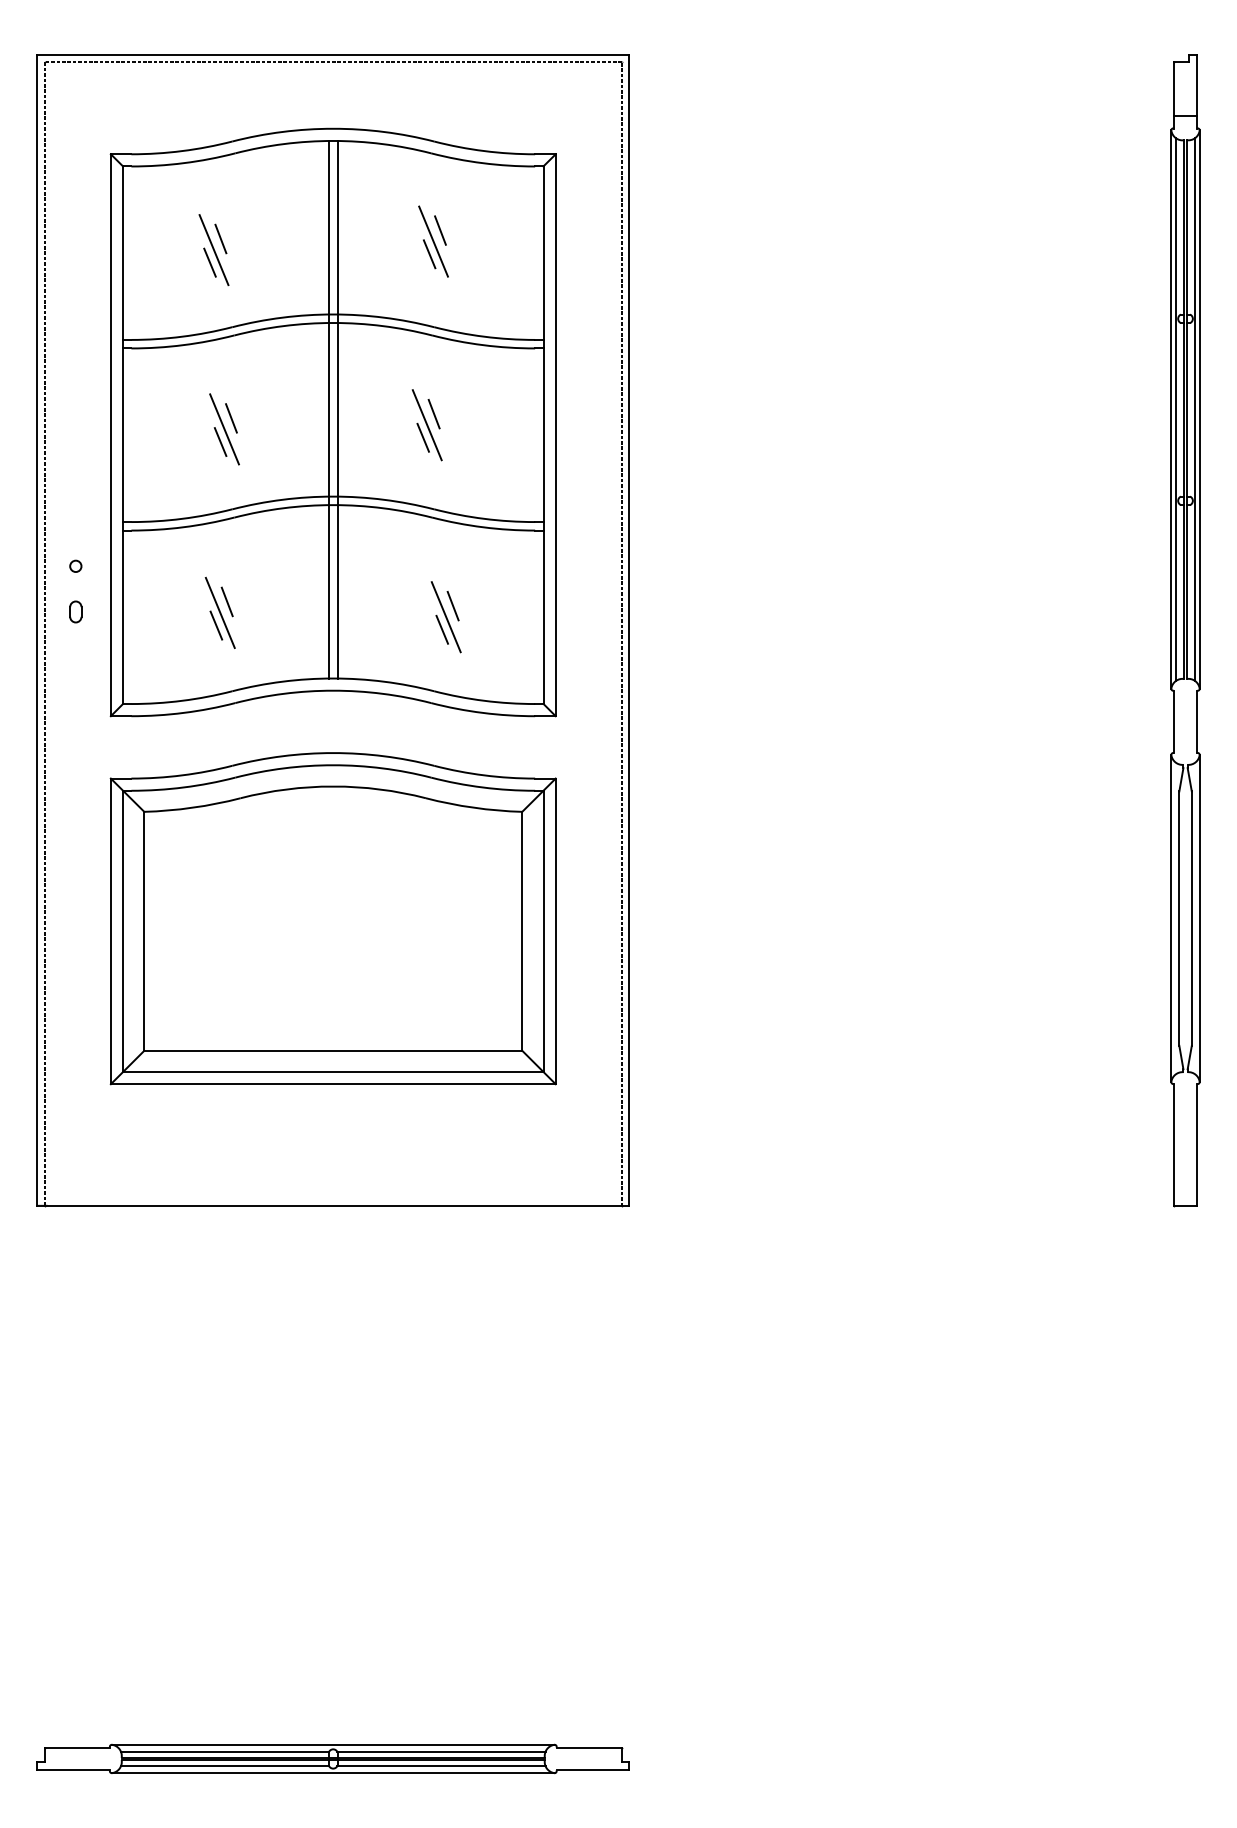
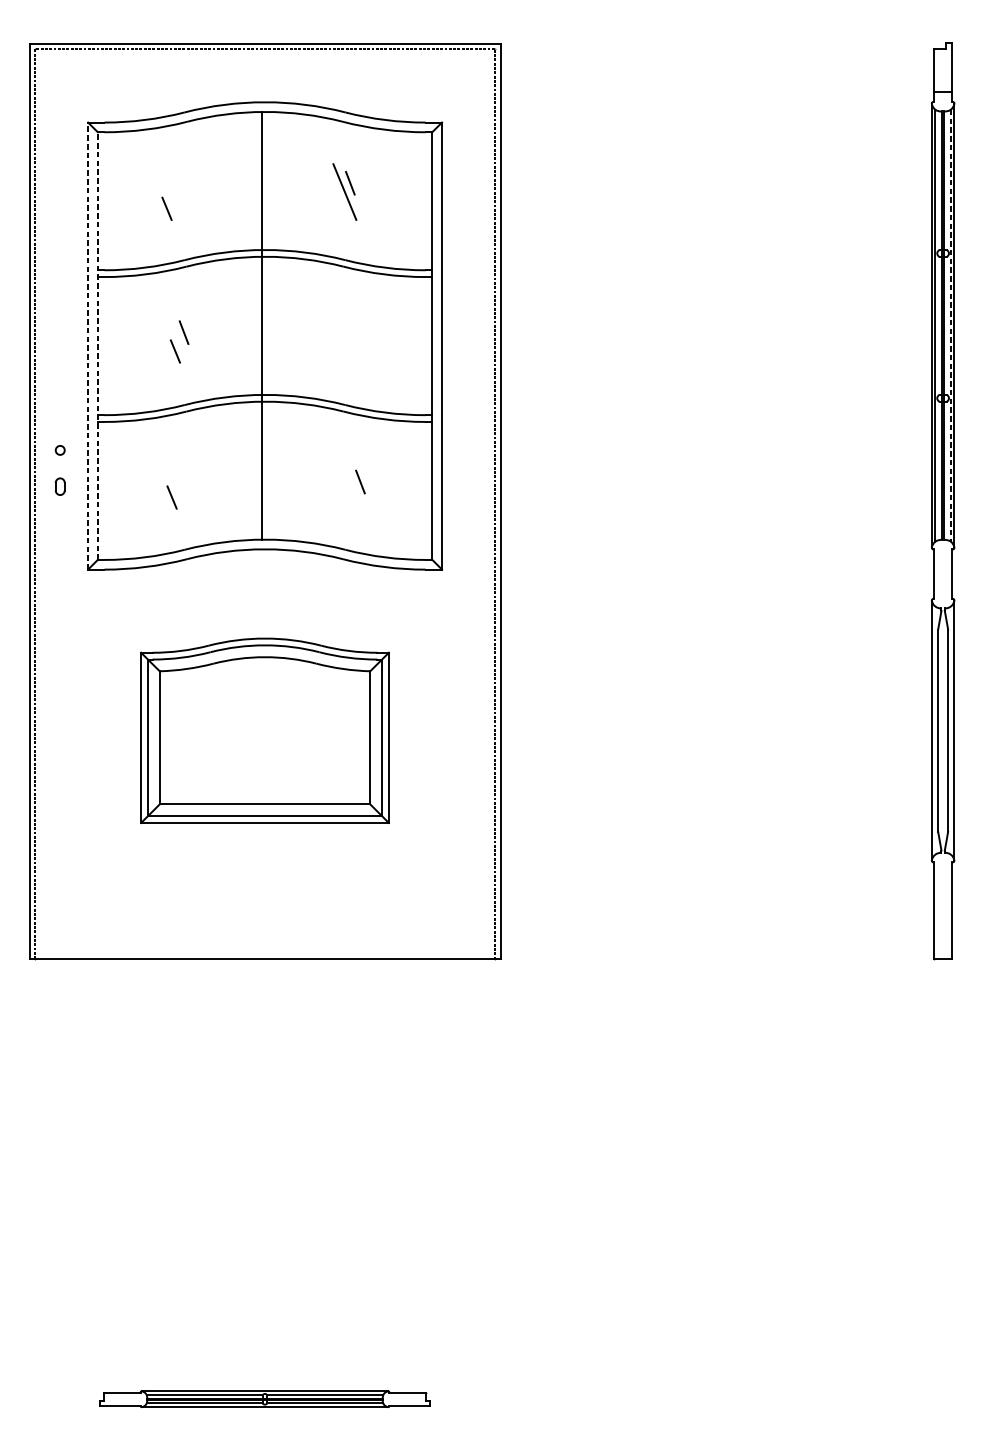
line: (220, 238) -> (175, 189), removed
line: (213, 250) -> (169, 199), removed
line: (429, 254) -> (341, 202), removed
line: (337, 409) -> (268, 325), removed
line: (1195, 410) -> (951, 326), solid -> dashed
line: (433, 413) -> (344, 328), removed
line: (426, 425) -> (339, 338), removed
line: (224, 429) -> (178, 341), removed
line: (110, 435) -> (87, 346), solid -> dashed
line: (123, 435) -> (98, 346), solid -> dashed
line: (422, 437) -> (336, 347), removed
line: (226, 601) -> (180, 478), removed
line: (219, 612) -> (174, 487), removed
line: (445, 617) -> (354, 491), removed
line: (442, 629) -> (351, 500), removed
part: (332, 918) -> (264, 730), size x0.7
part: (332, 1758) -> (264, 1398), size x0.7

